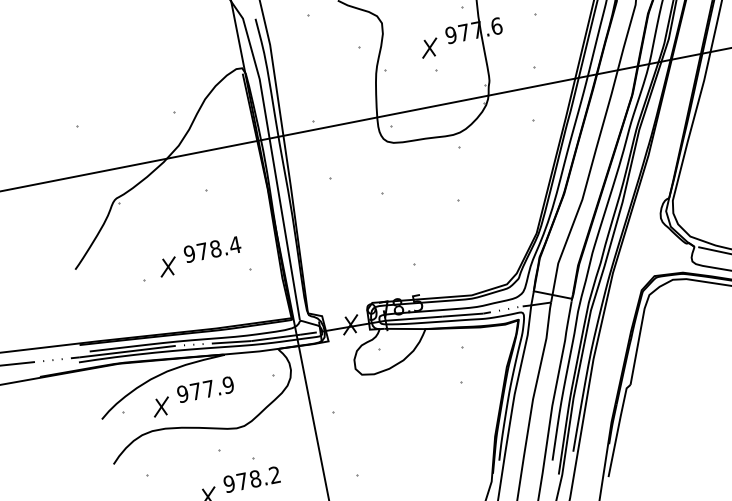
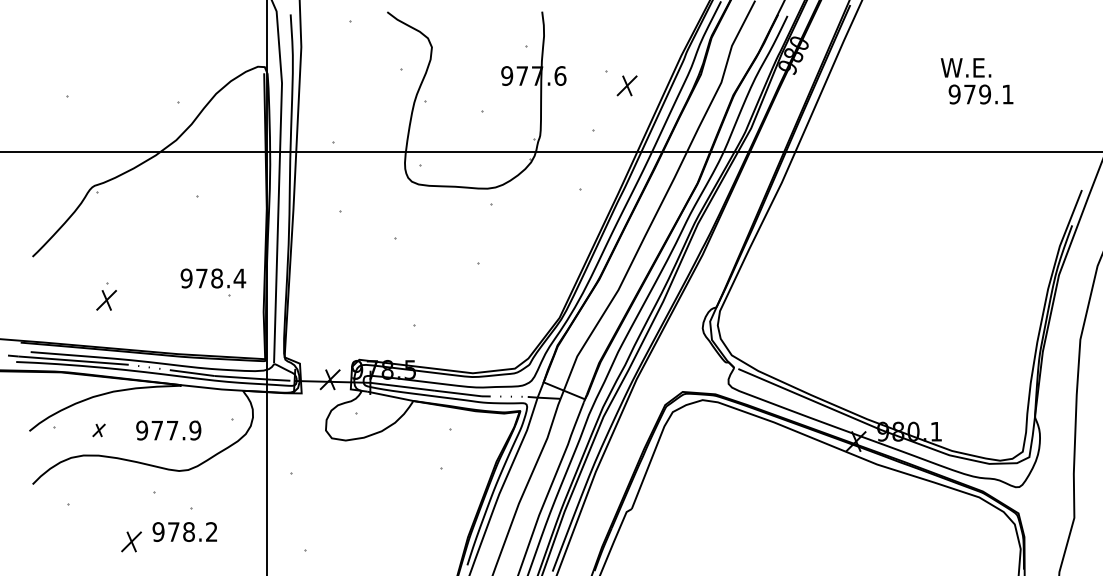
part: (429, 47) -> (626, 85), moved
text: (212, 249) -> (213, 278), moved
part: (168, 267) -> (106, 300), moved
part: (205, 389) -> (168, 430), moved
part: (160, 407) -> (98, 430), size x0.6

